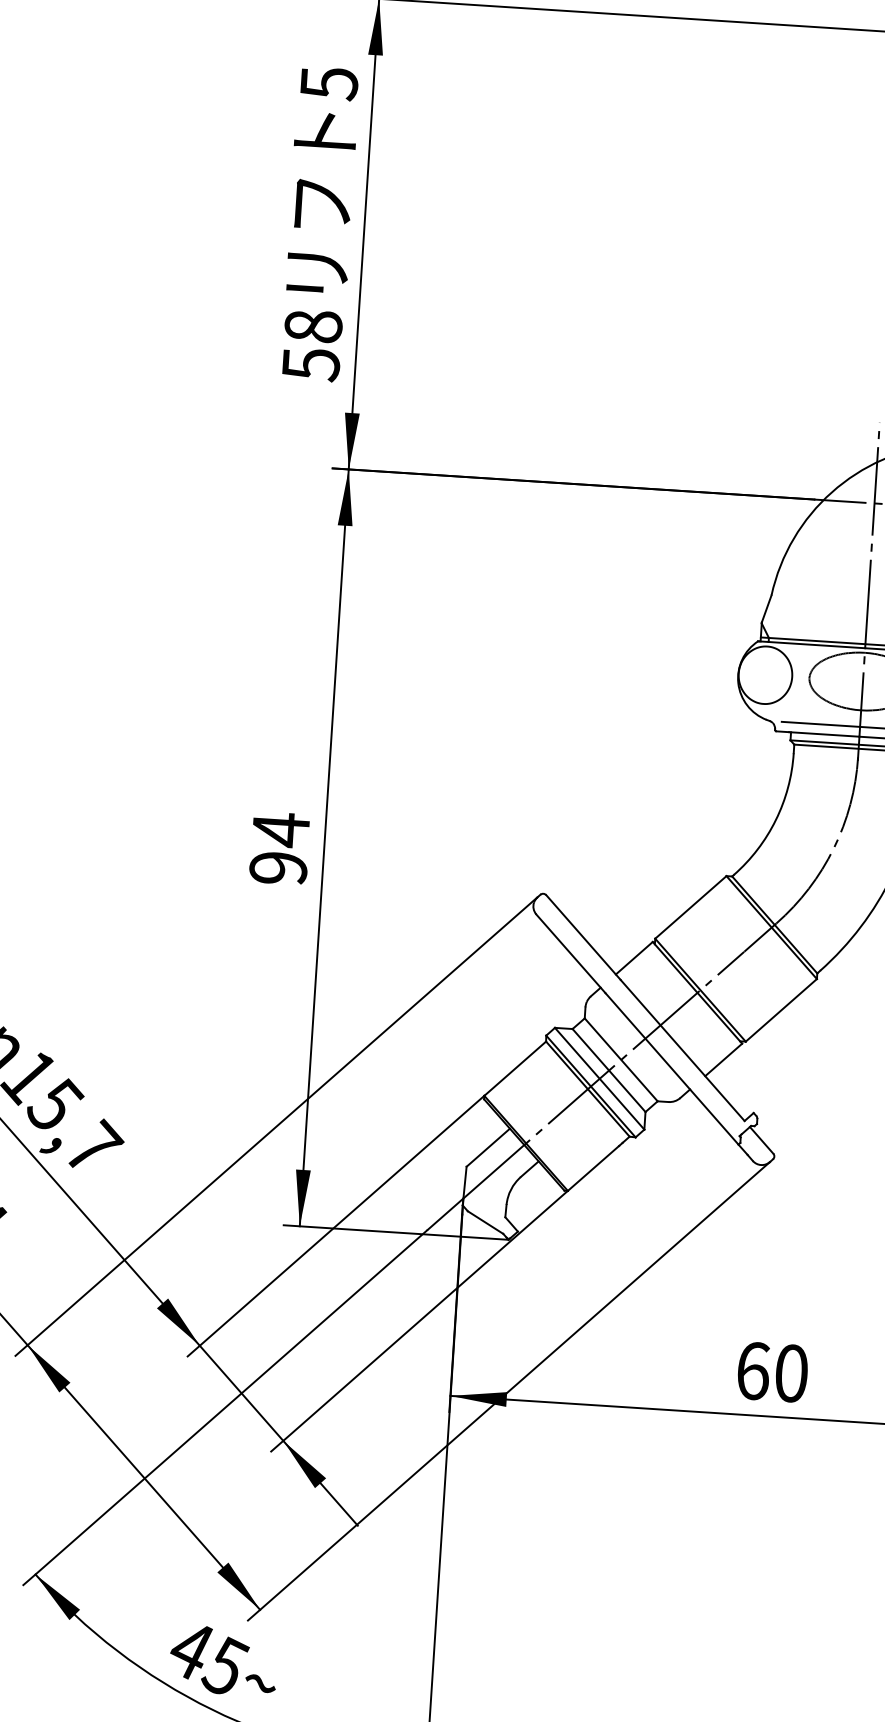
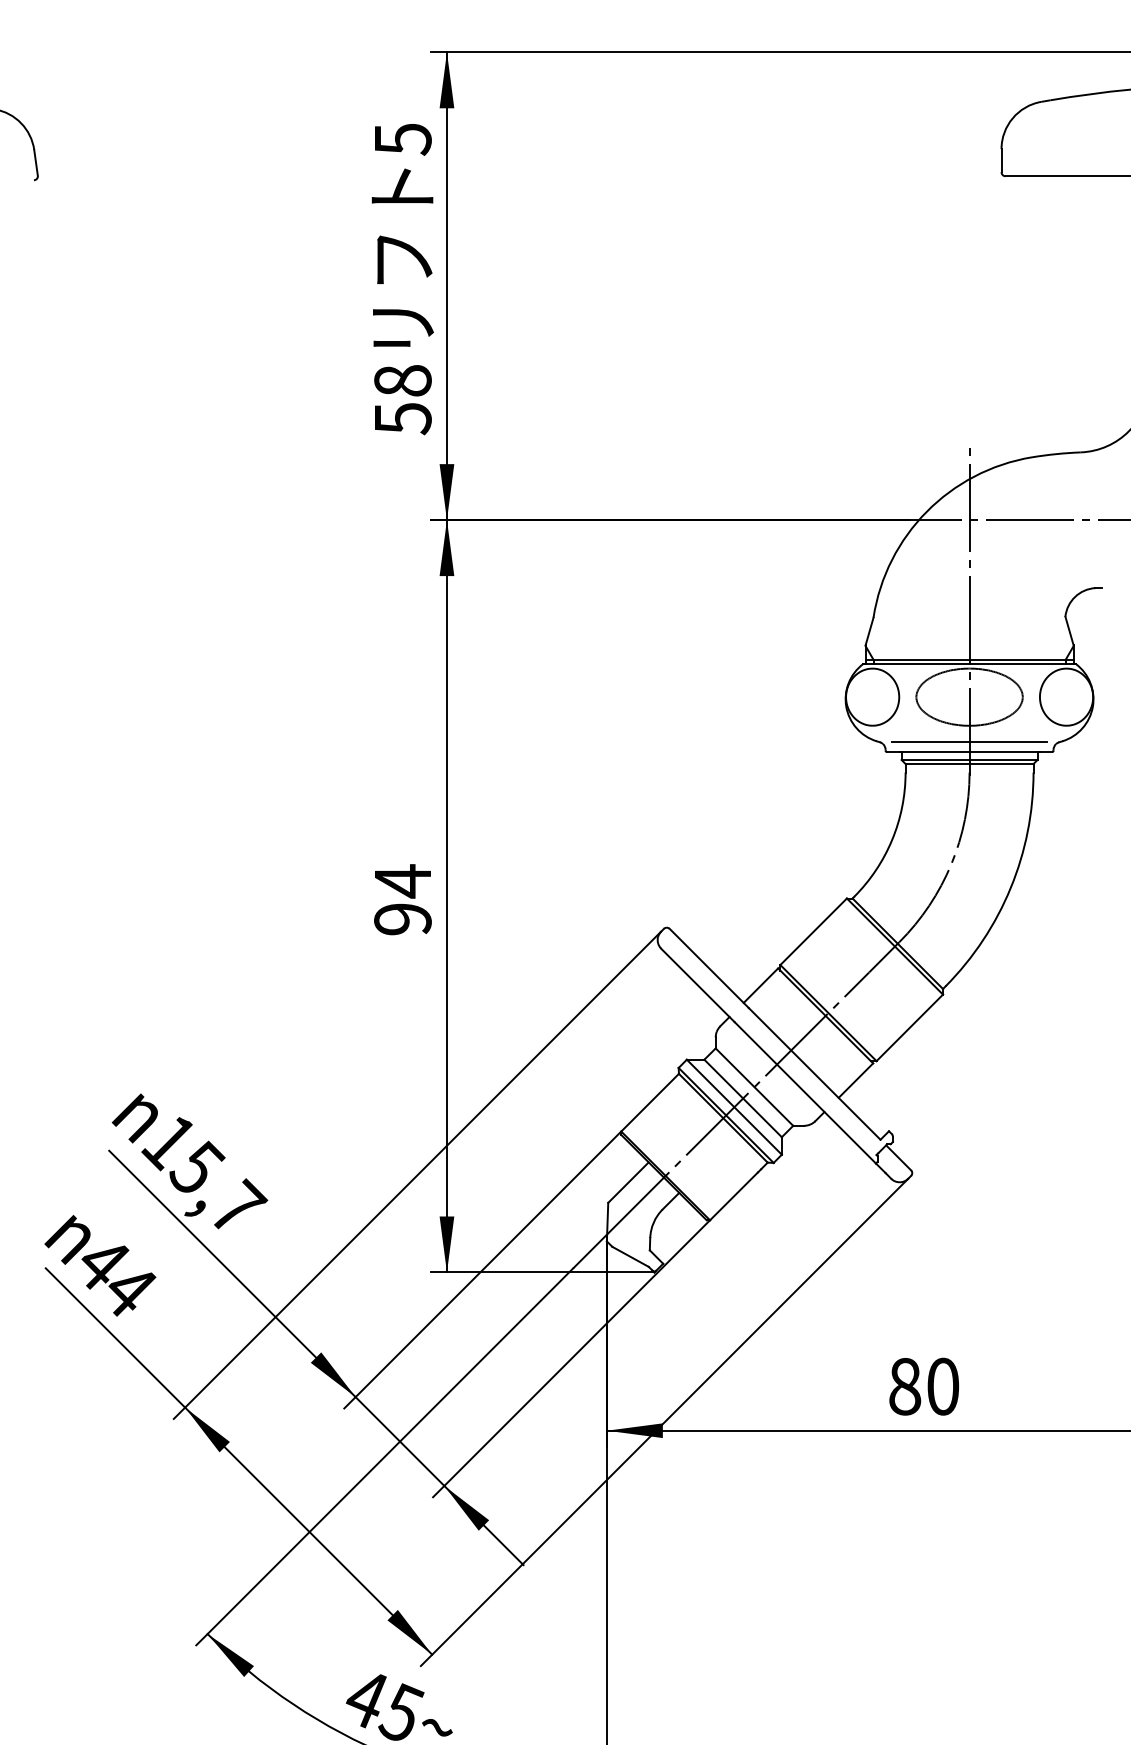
text: (753, 1370) -> (905, 1386), 60 -> 80

